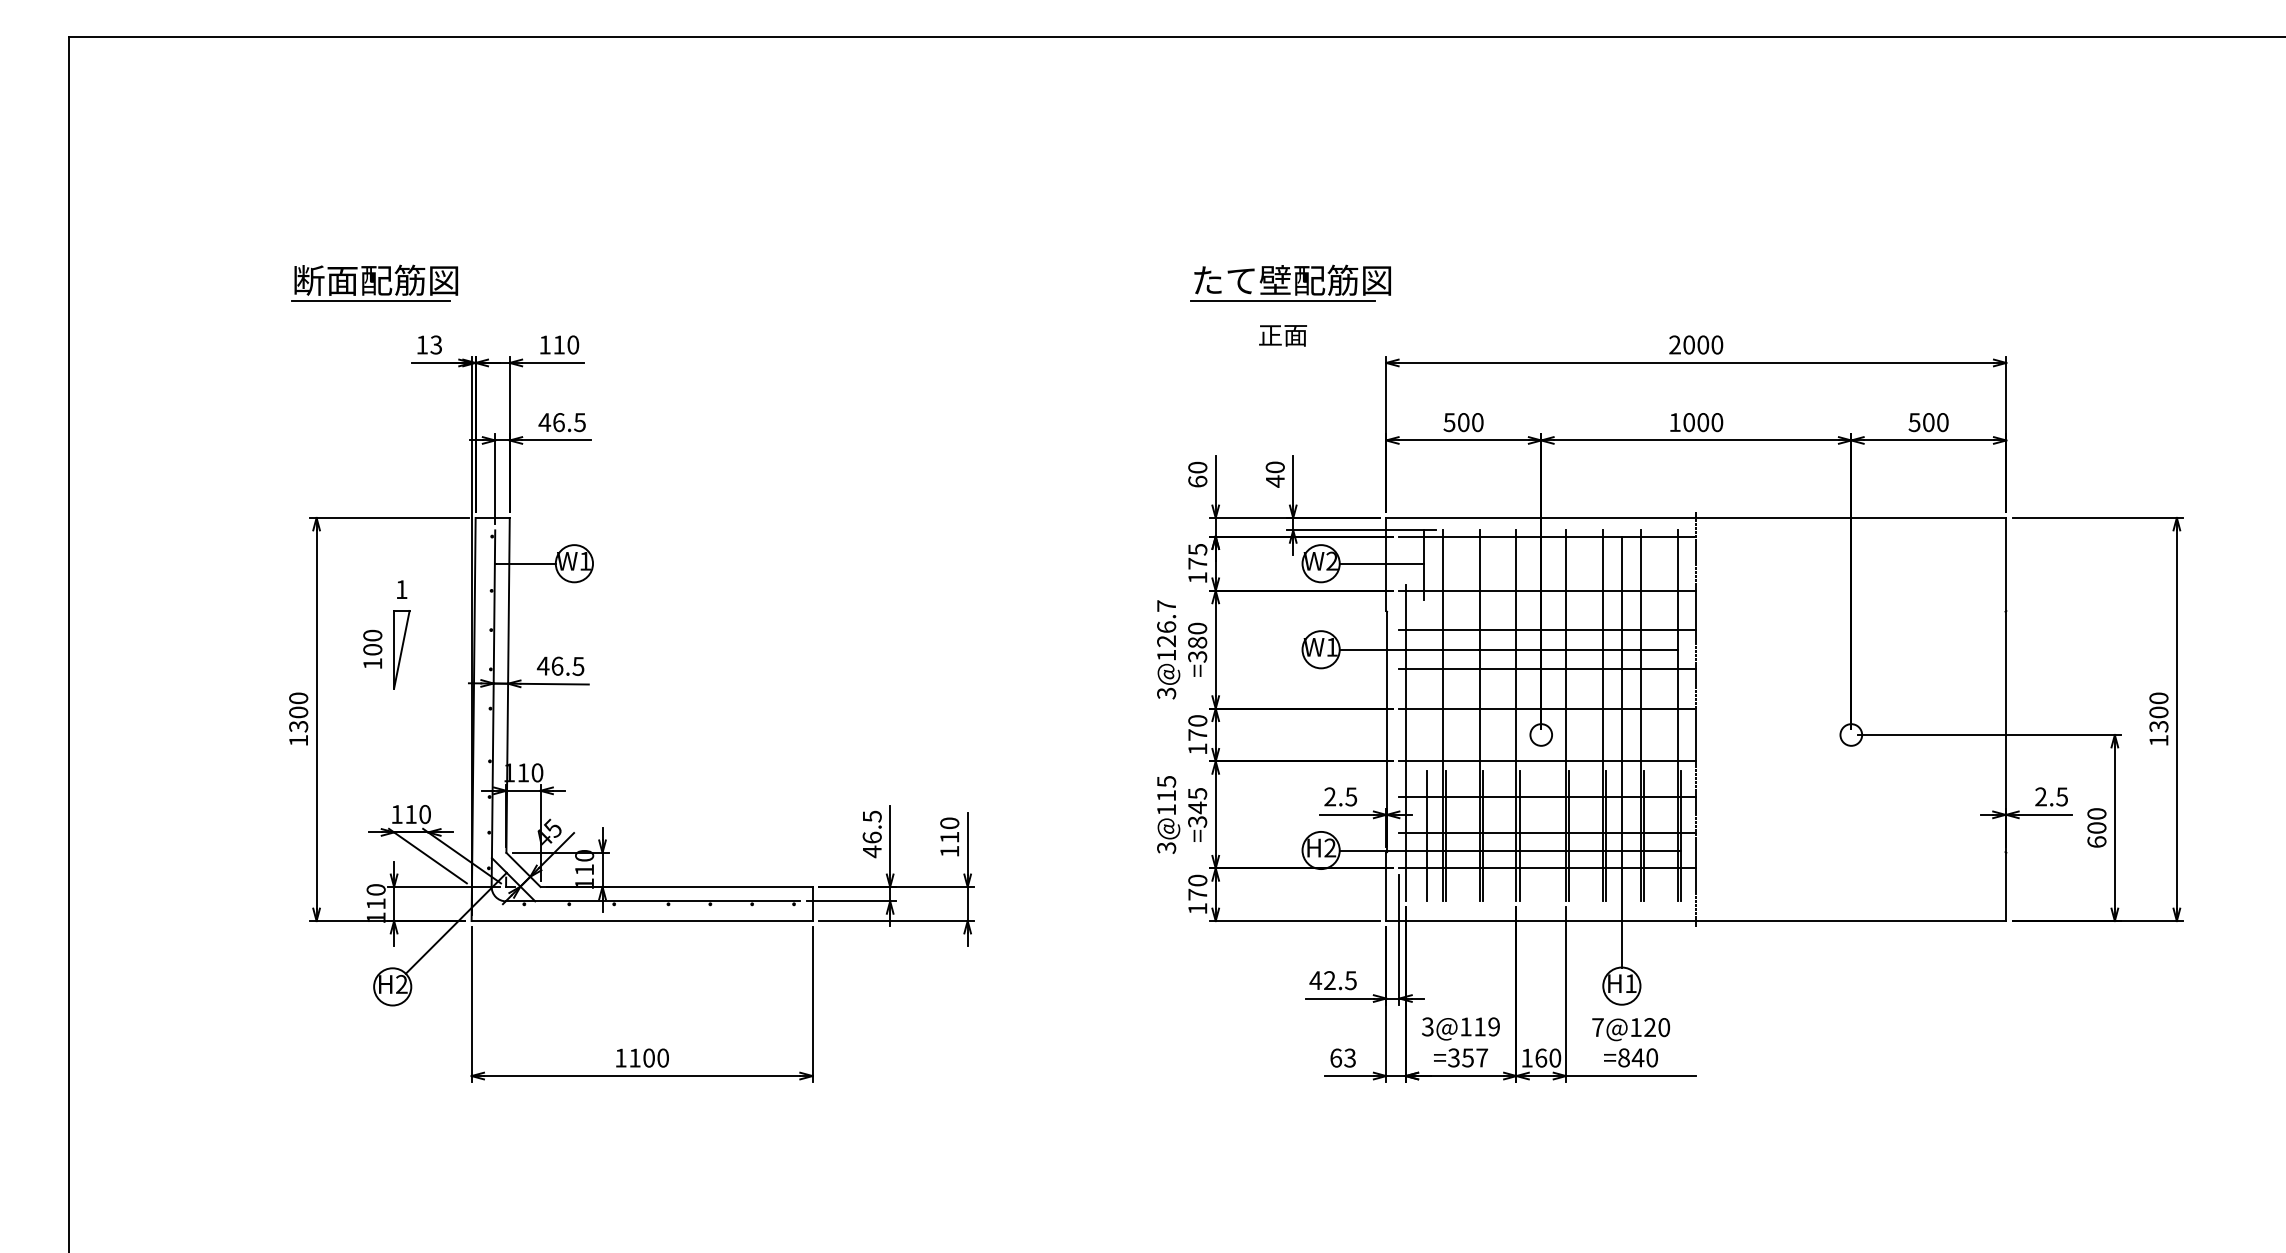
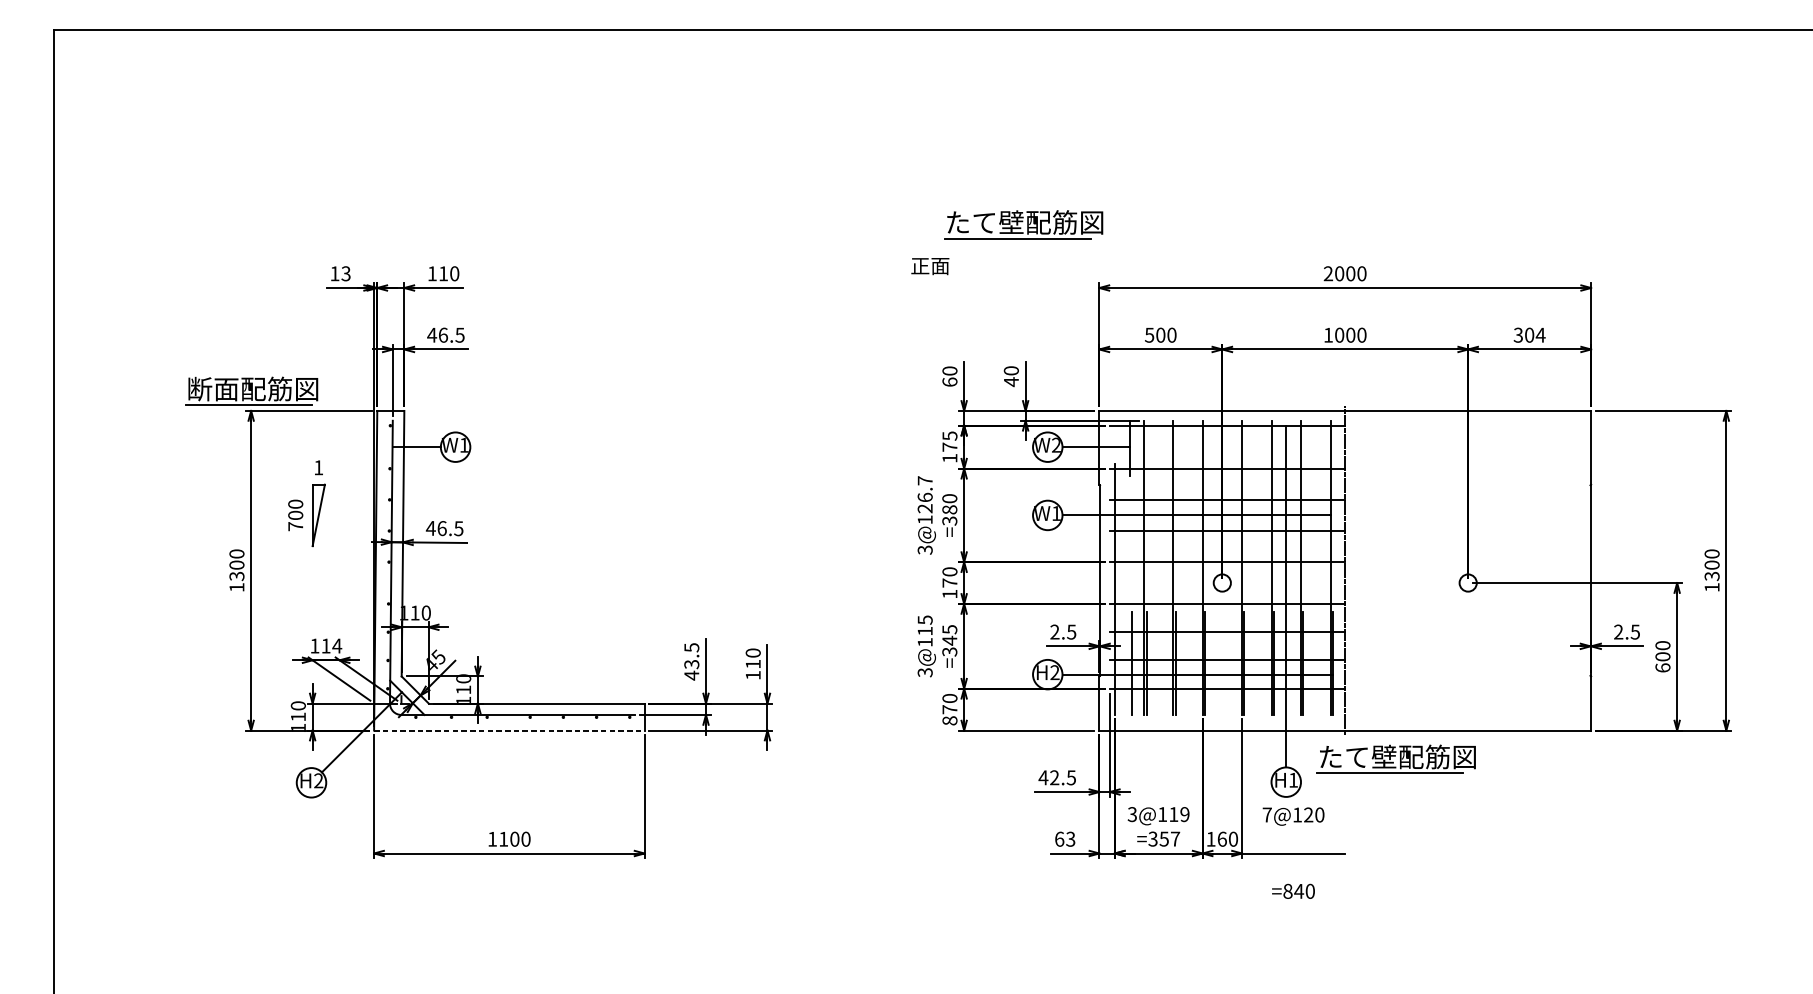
part: (374, 282) -> (251, 390), moved
text: (1282, 335) -> (929, 266), moved
text: (1929, 422) -> (1530, 335), 500 -> 304
text: (372, 663) -> (295, 526), 100 -> 700
text: (424, 814) -> (336, 646), 110 -> 114
text: (871, 837) -> (691, 664), 46.5 -> 43.5
text: (1197, 908) -> (949, 720), 170 -> 870
line: (642, 921) -> (509, 730), solid -> dashed
part: (1760, 956) -> (1396, 758), added
text: (1630, 1057) -> (1293, 891), moved

